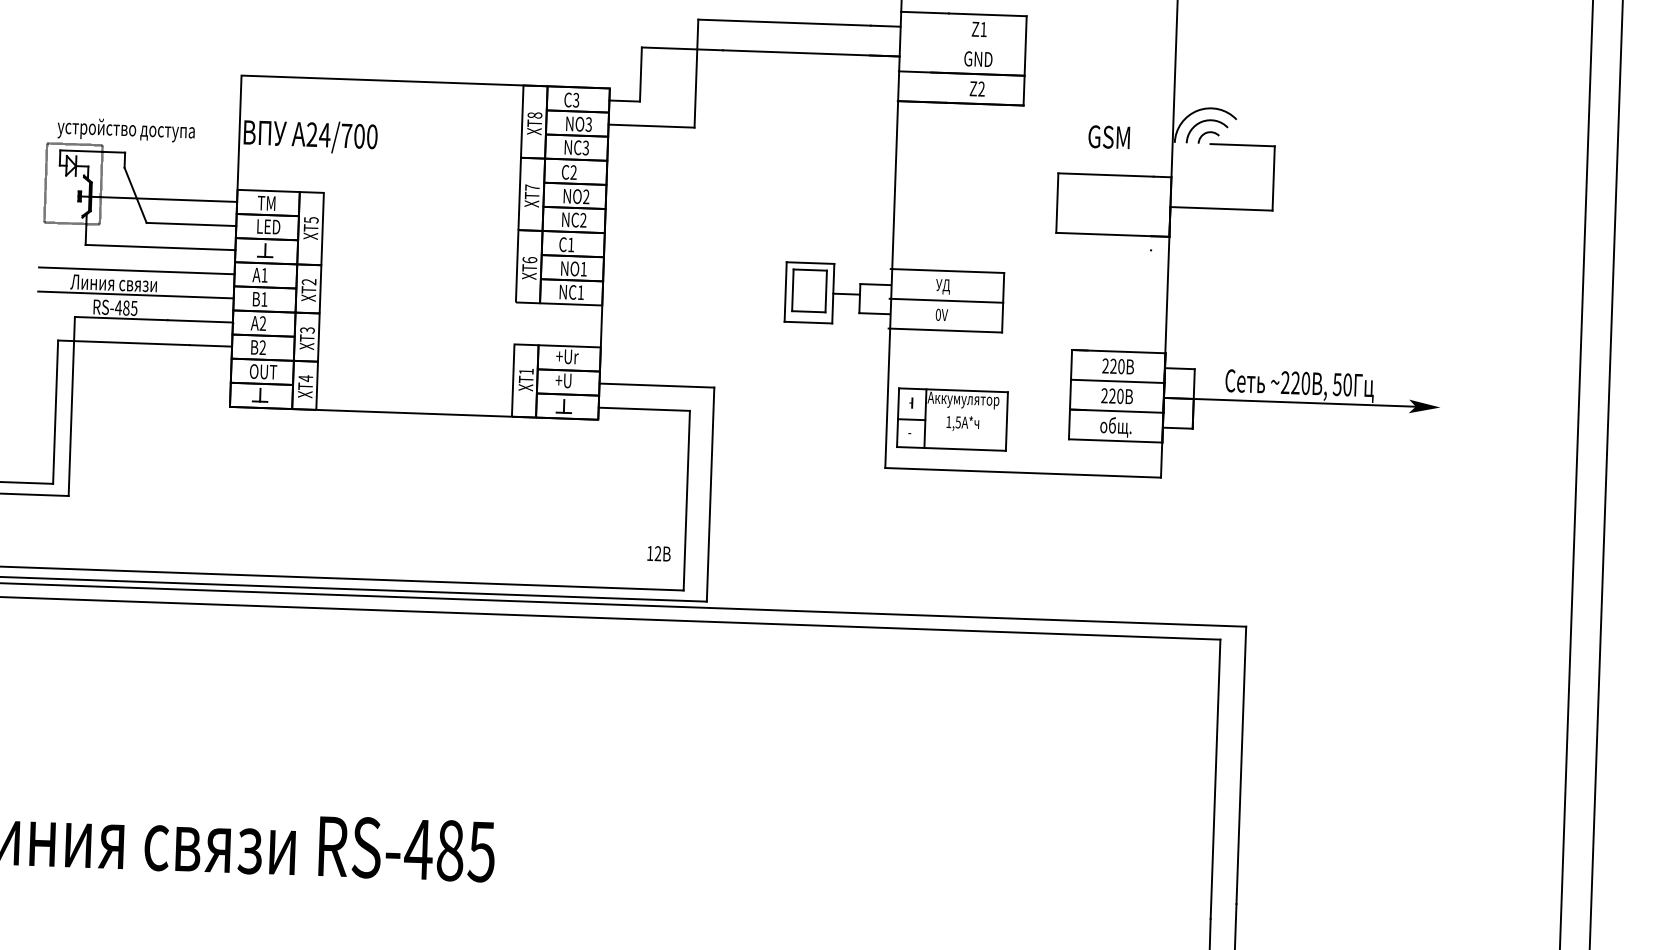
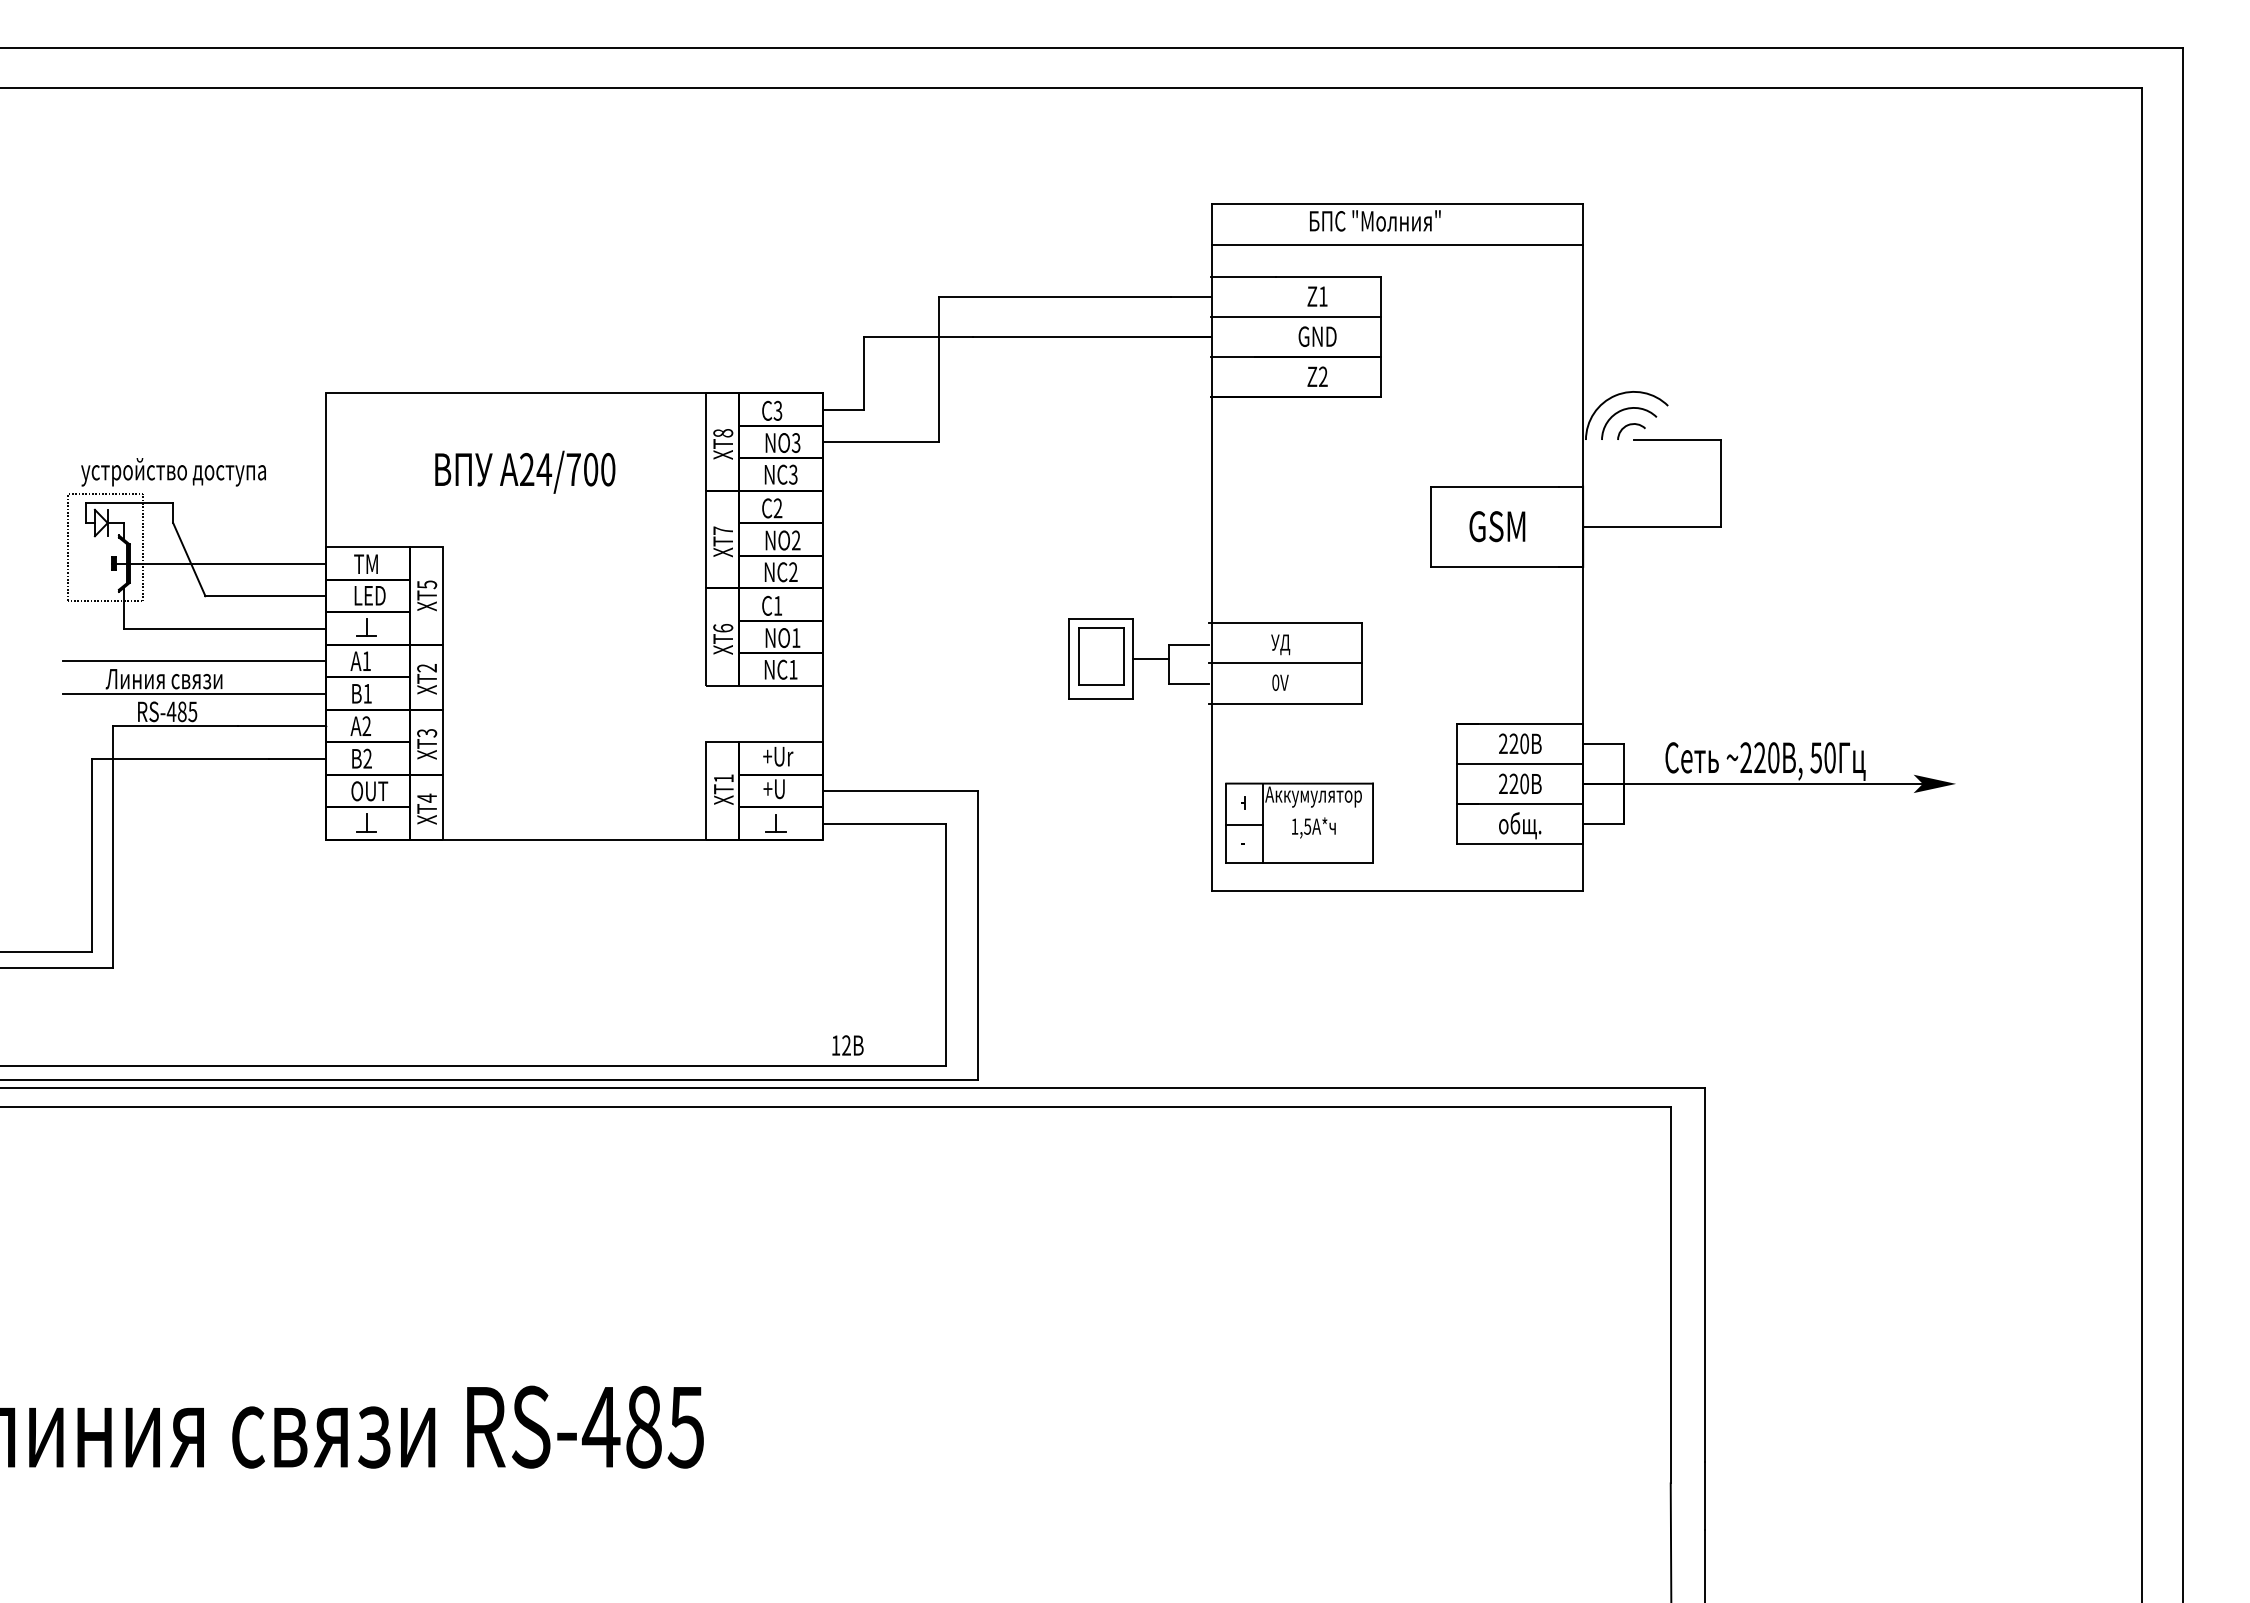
line: (962, 43) -> (1295, 316), added
text: (310, 136) -> (525, 471), moved
text: (1109, 137) -> (1497, 526), moved
text: (658, 553) -> (847, 1045), moved

